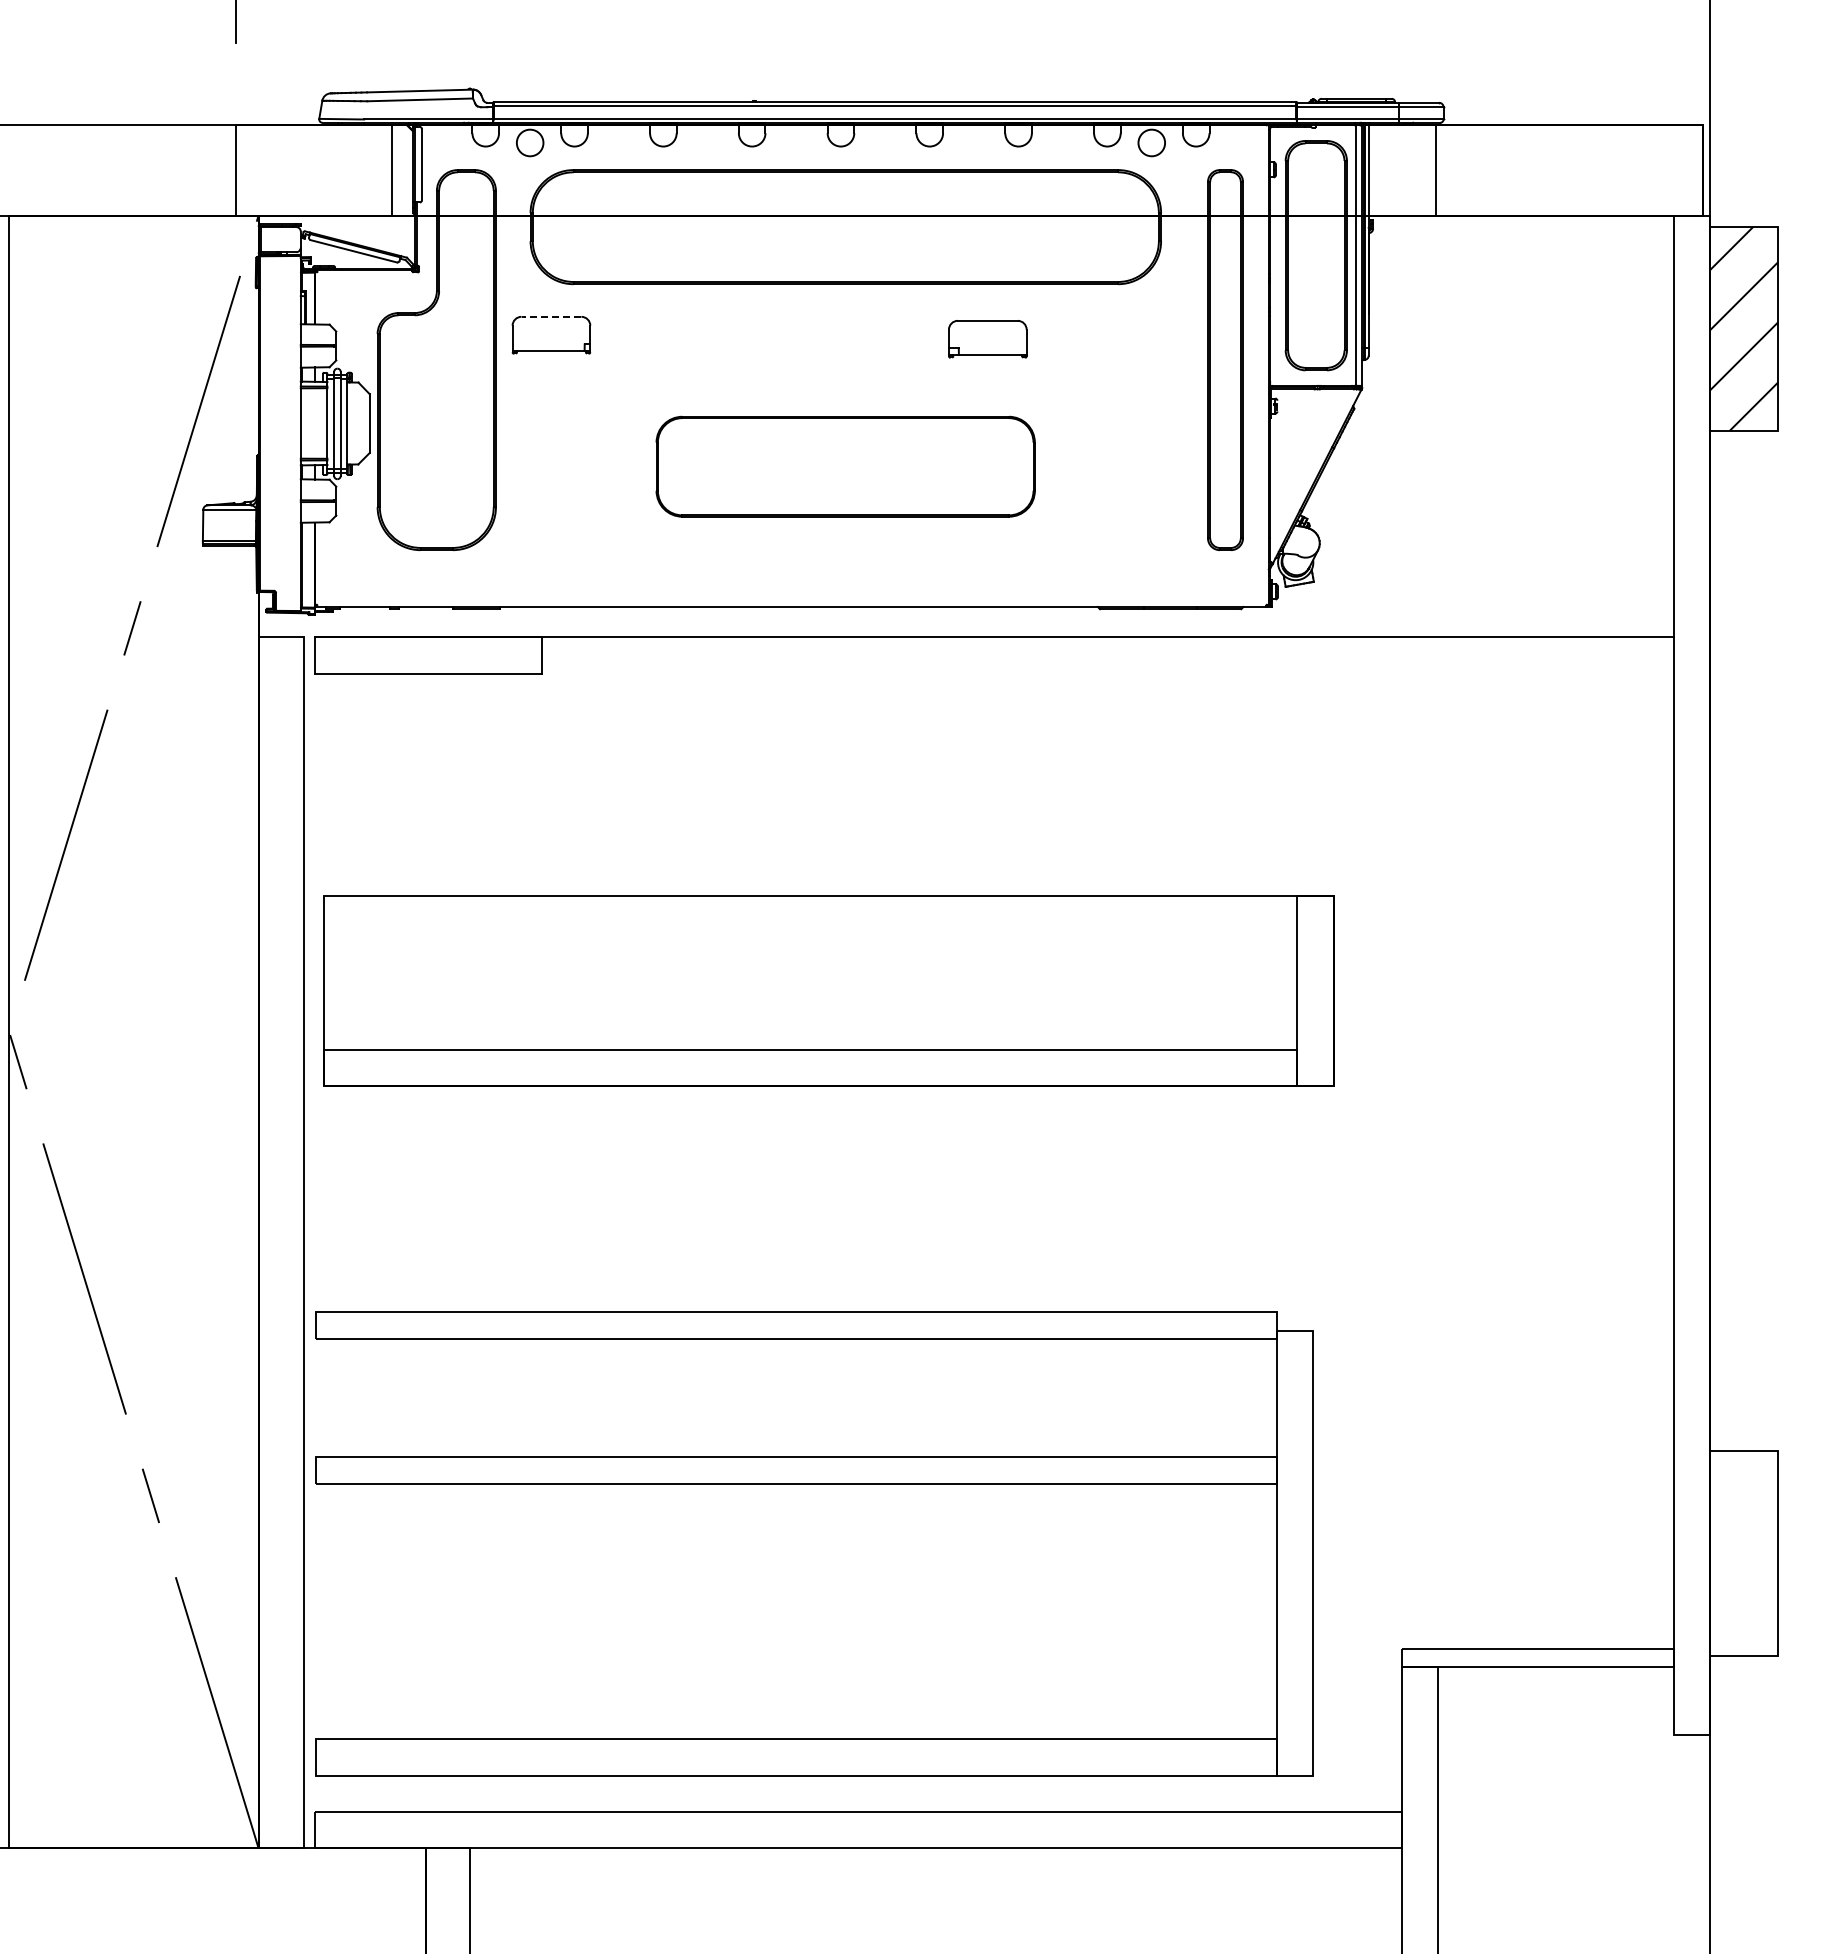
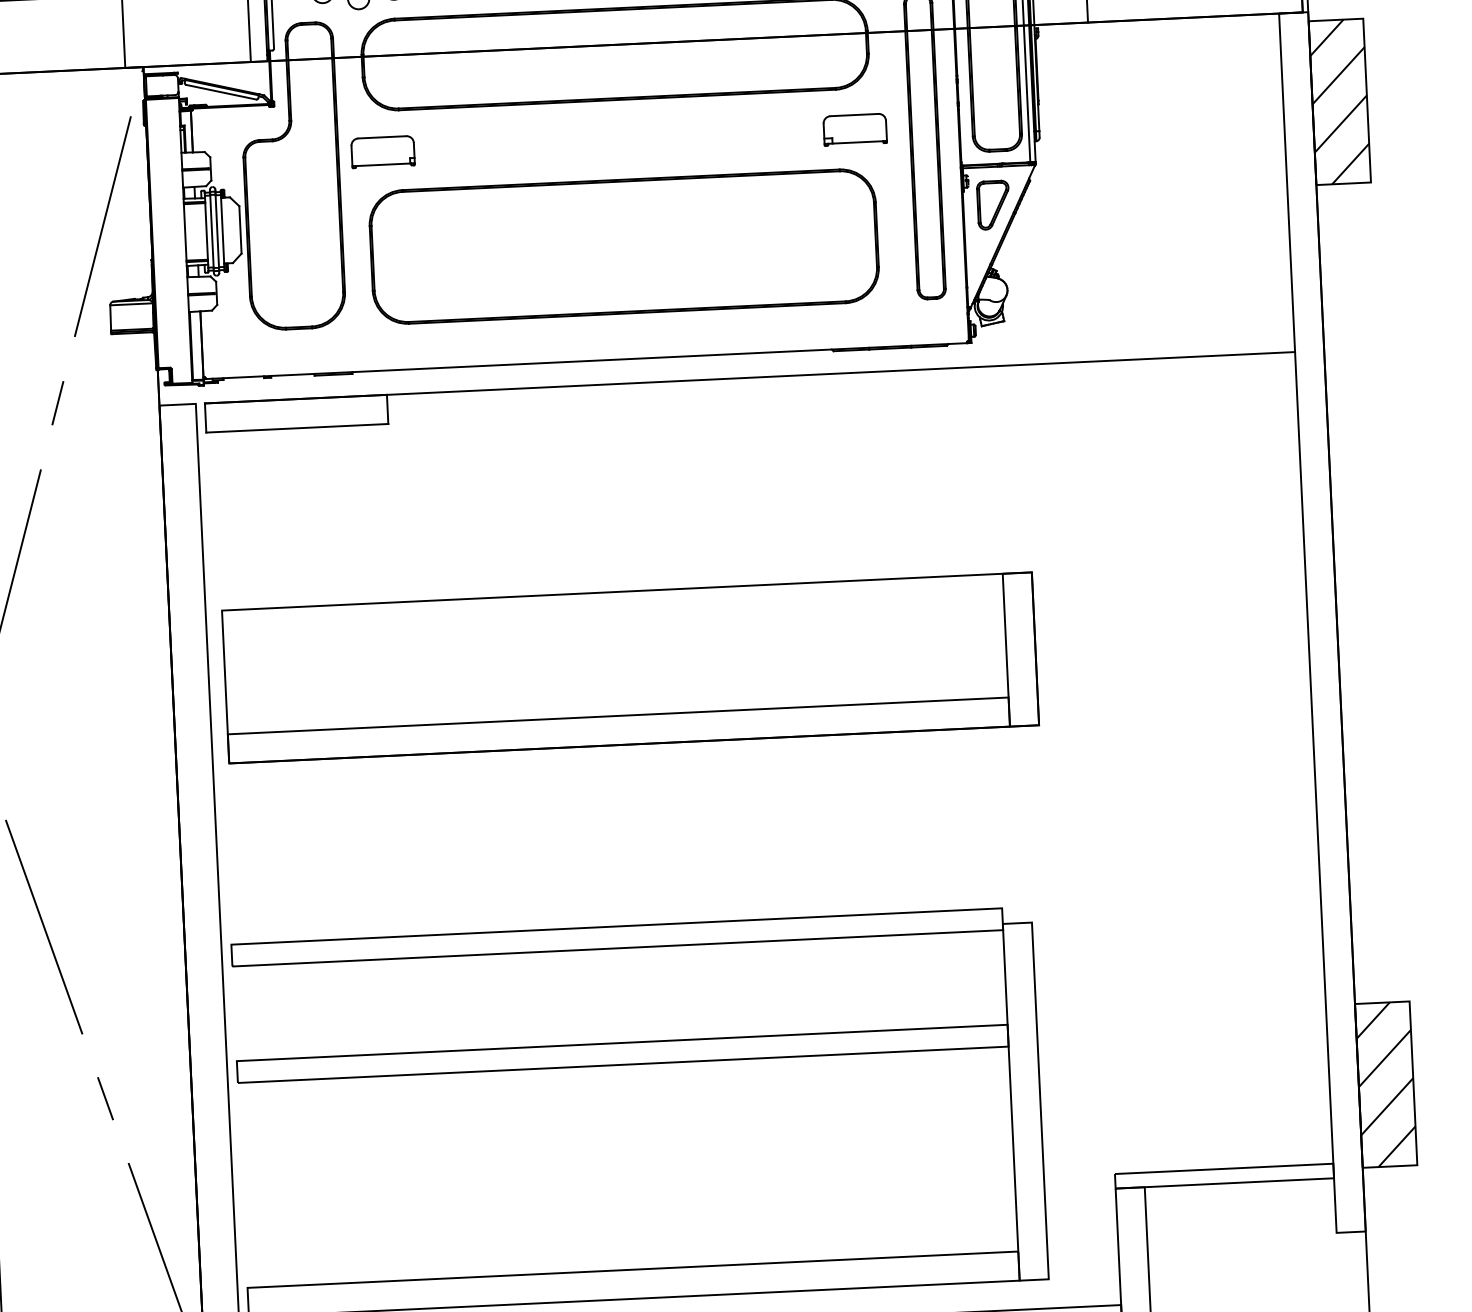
line: (551, 316) -> (382, 137), dashed -> solid
part: (987, 339) -> (854, 130), moved
part: (1307, 436) -> (993, 204), added
part: (845, 466) -> (623, 246), size x1.67
hatch: (1743, 1553) -> (1385, 1084), added

